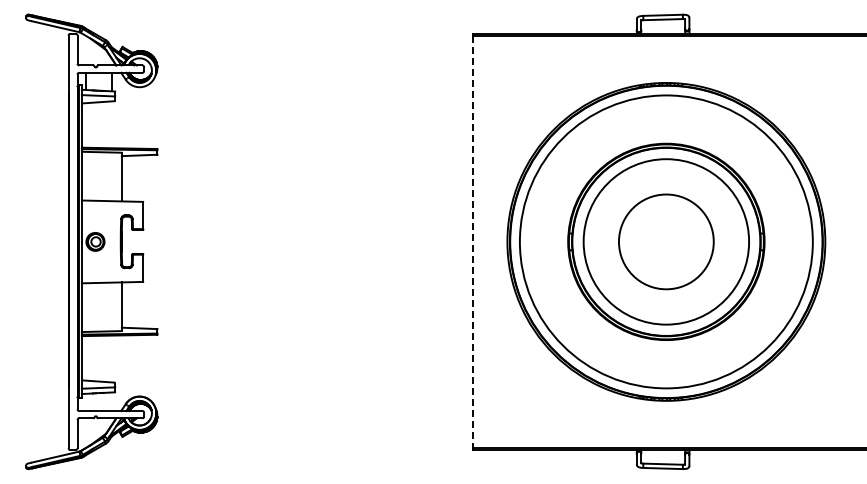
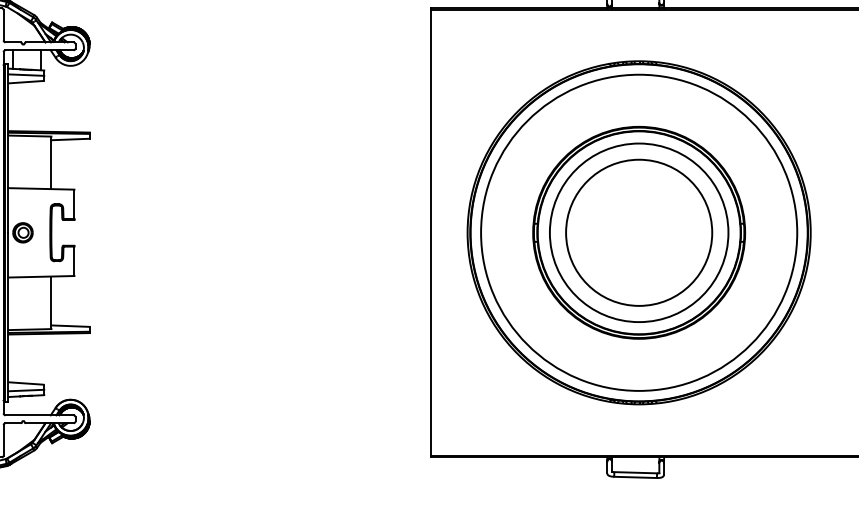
circle: (666, 241) -> (639, 232), size x1.43
line: (473, 242) -> (430, 233), dashed -> solid

